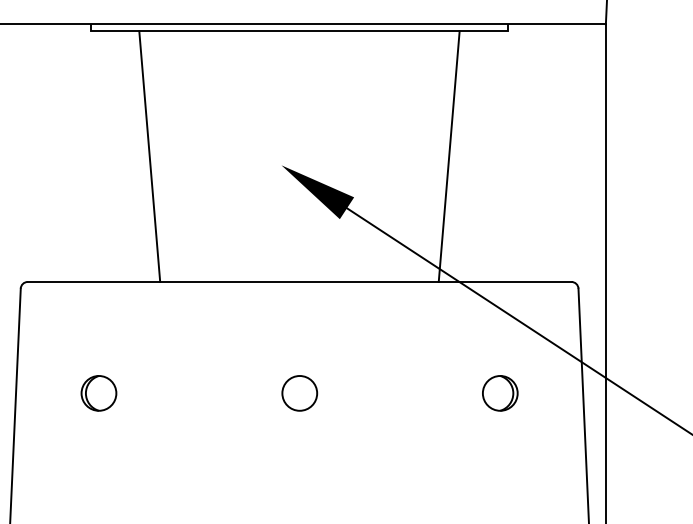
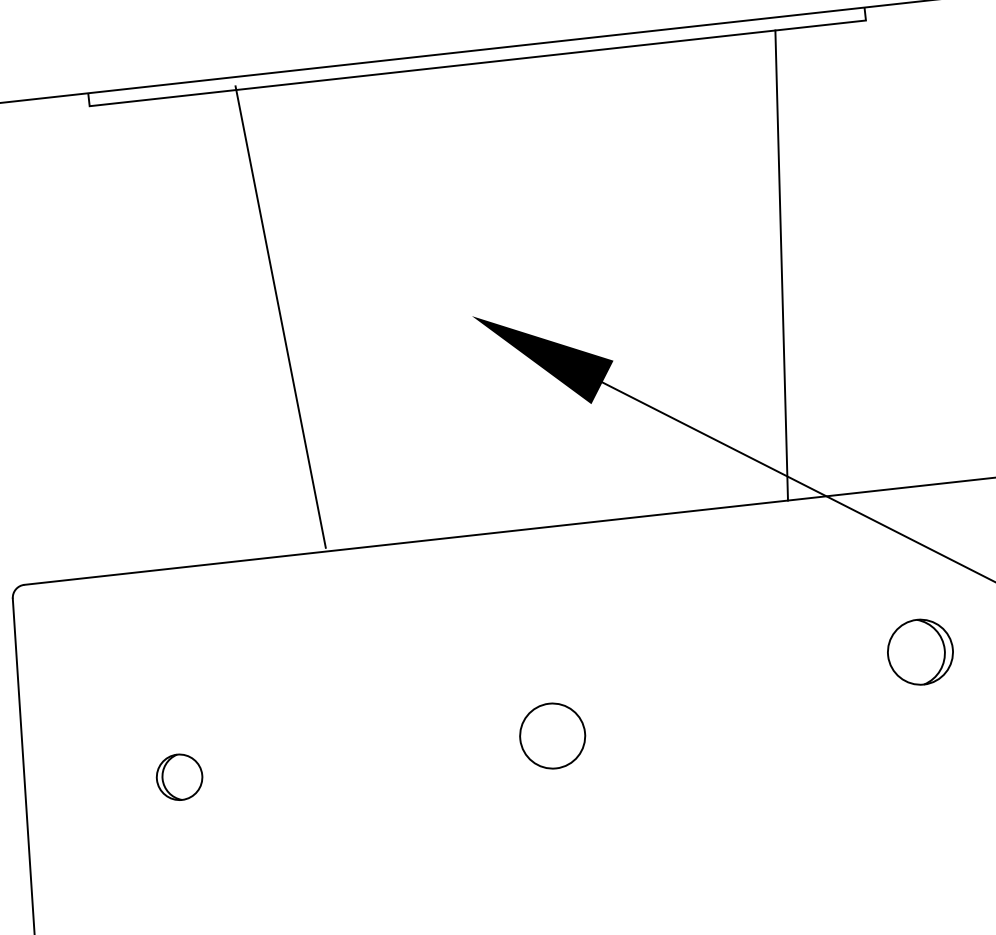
line: (149, 156) -> (280, 316), moved
part: (98, 393) -> (178, 777), size x0.7
part: (500, 393) -> (920, 652), moved

